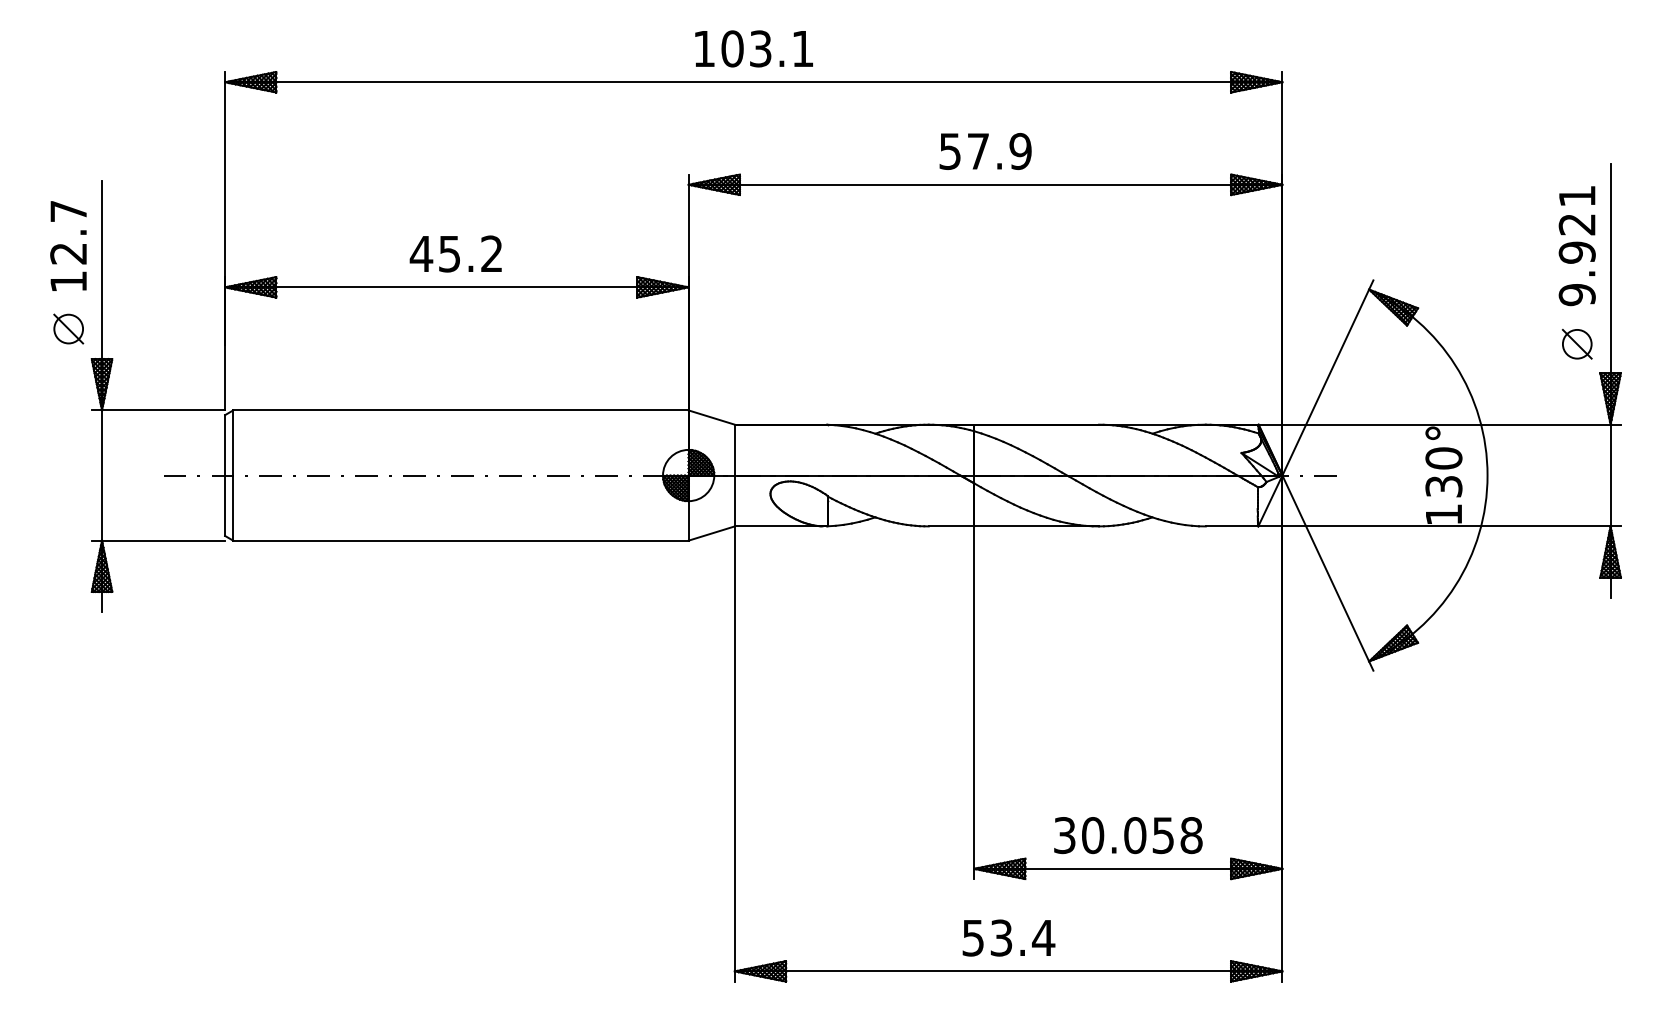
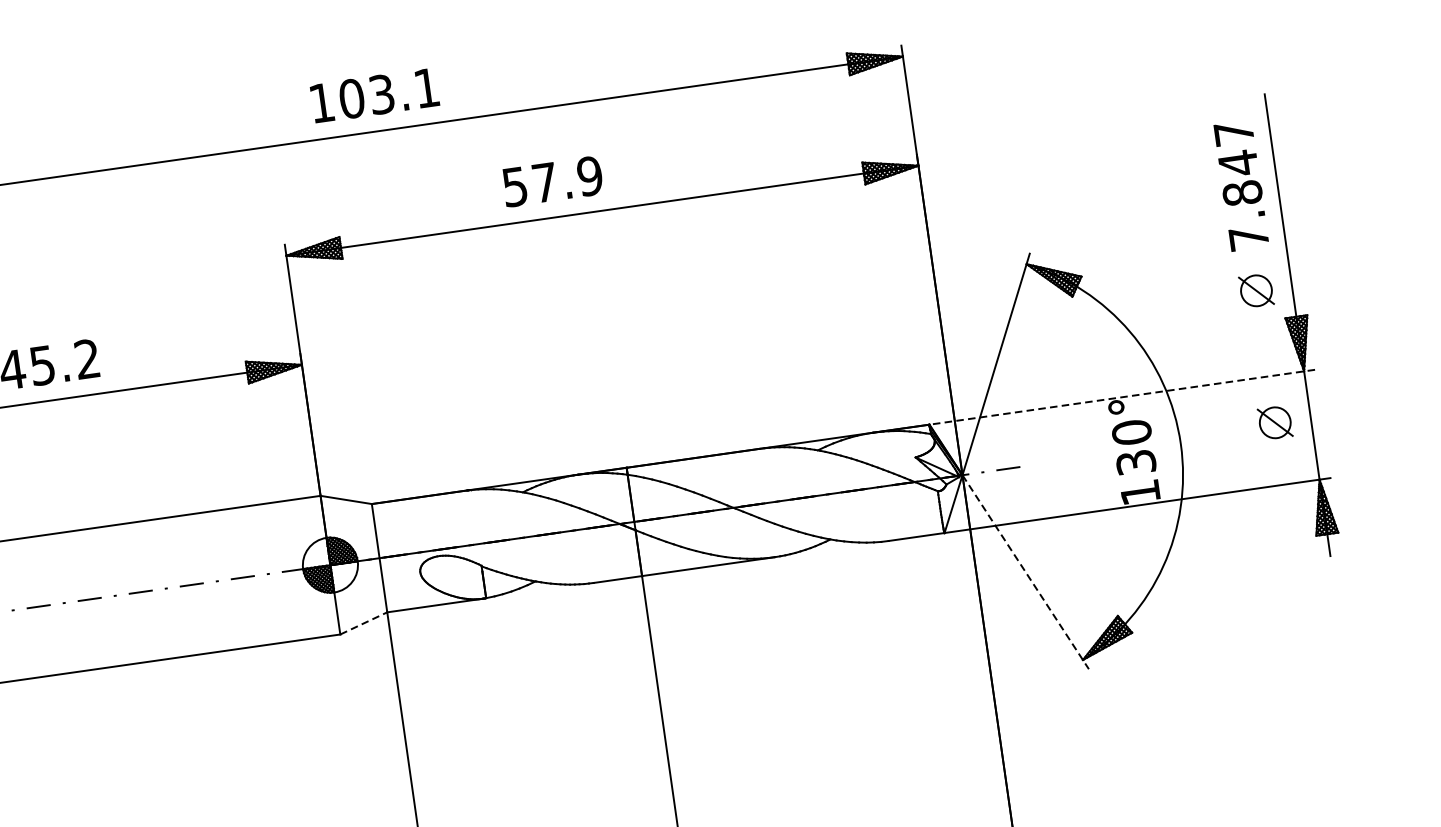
text: (753, 48) -> (374, 95), moved
text: (985, 151) -> (552, 181), moved
text: (1576, 246) -> (1240, 186), 9.921 -> 7.847
line: (1439, 424) -> (1121, 397), solid -> dashed
part: (1576, 467) -> (1274, 422), added
line: (712, 533) -> (364, 623), solid -> dashed
line: (1327, 573) -> (1025, 572), solid -> dashed

